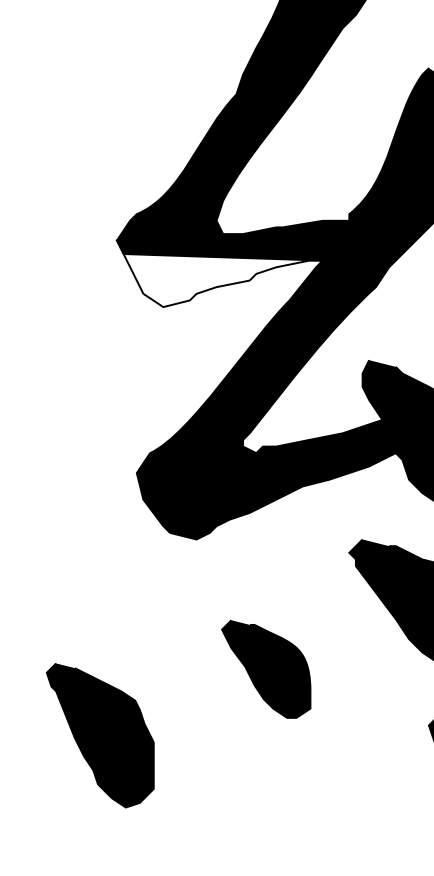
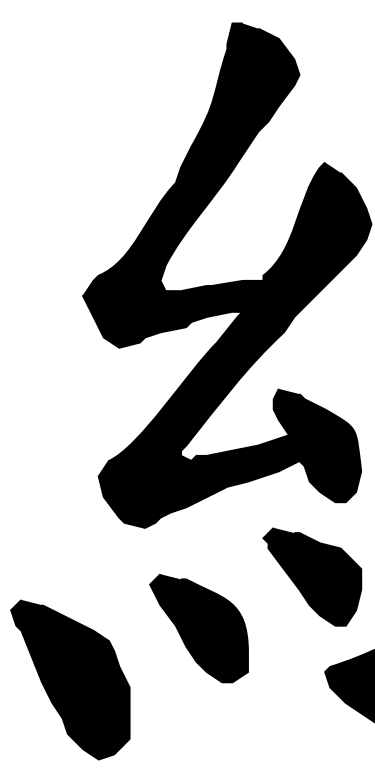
fill: (222, 279) -> (165, 326), added
part: (265, 669) -> (198, 628), size x1.43
part: (100, 735) -> (70, 679), size x1.43

